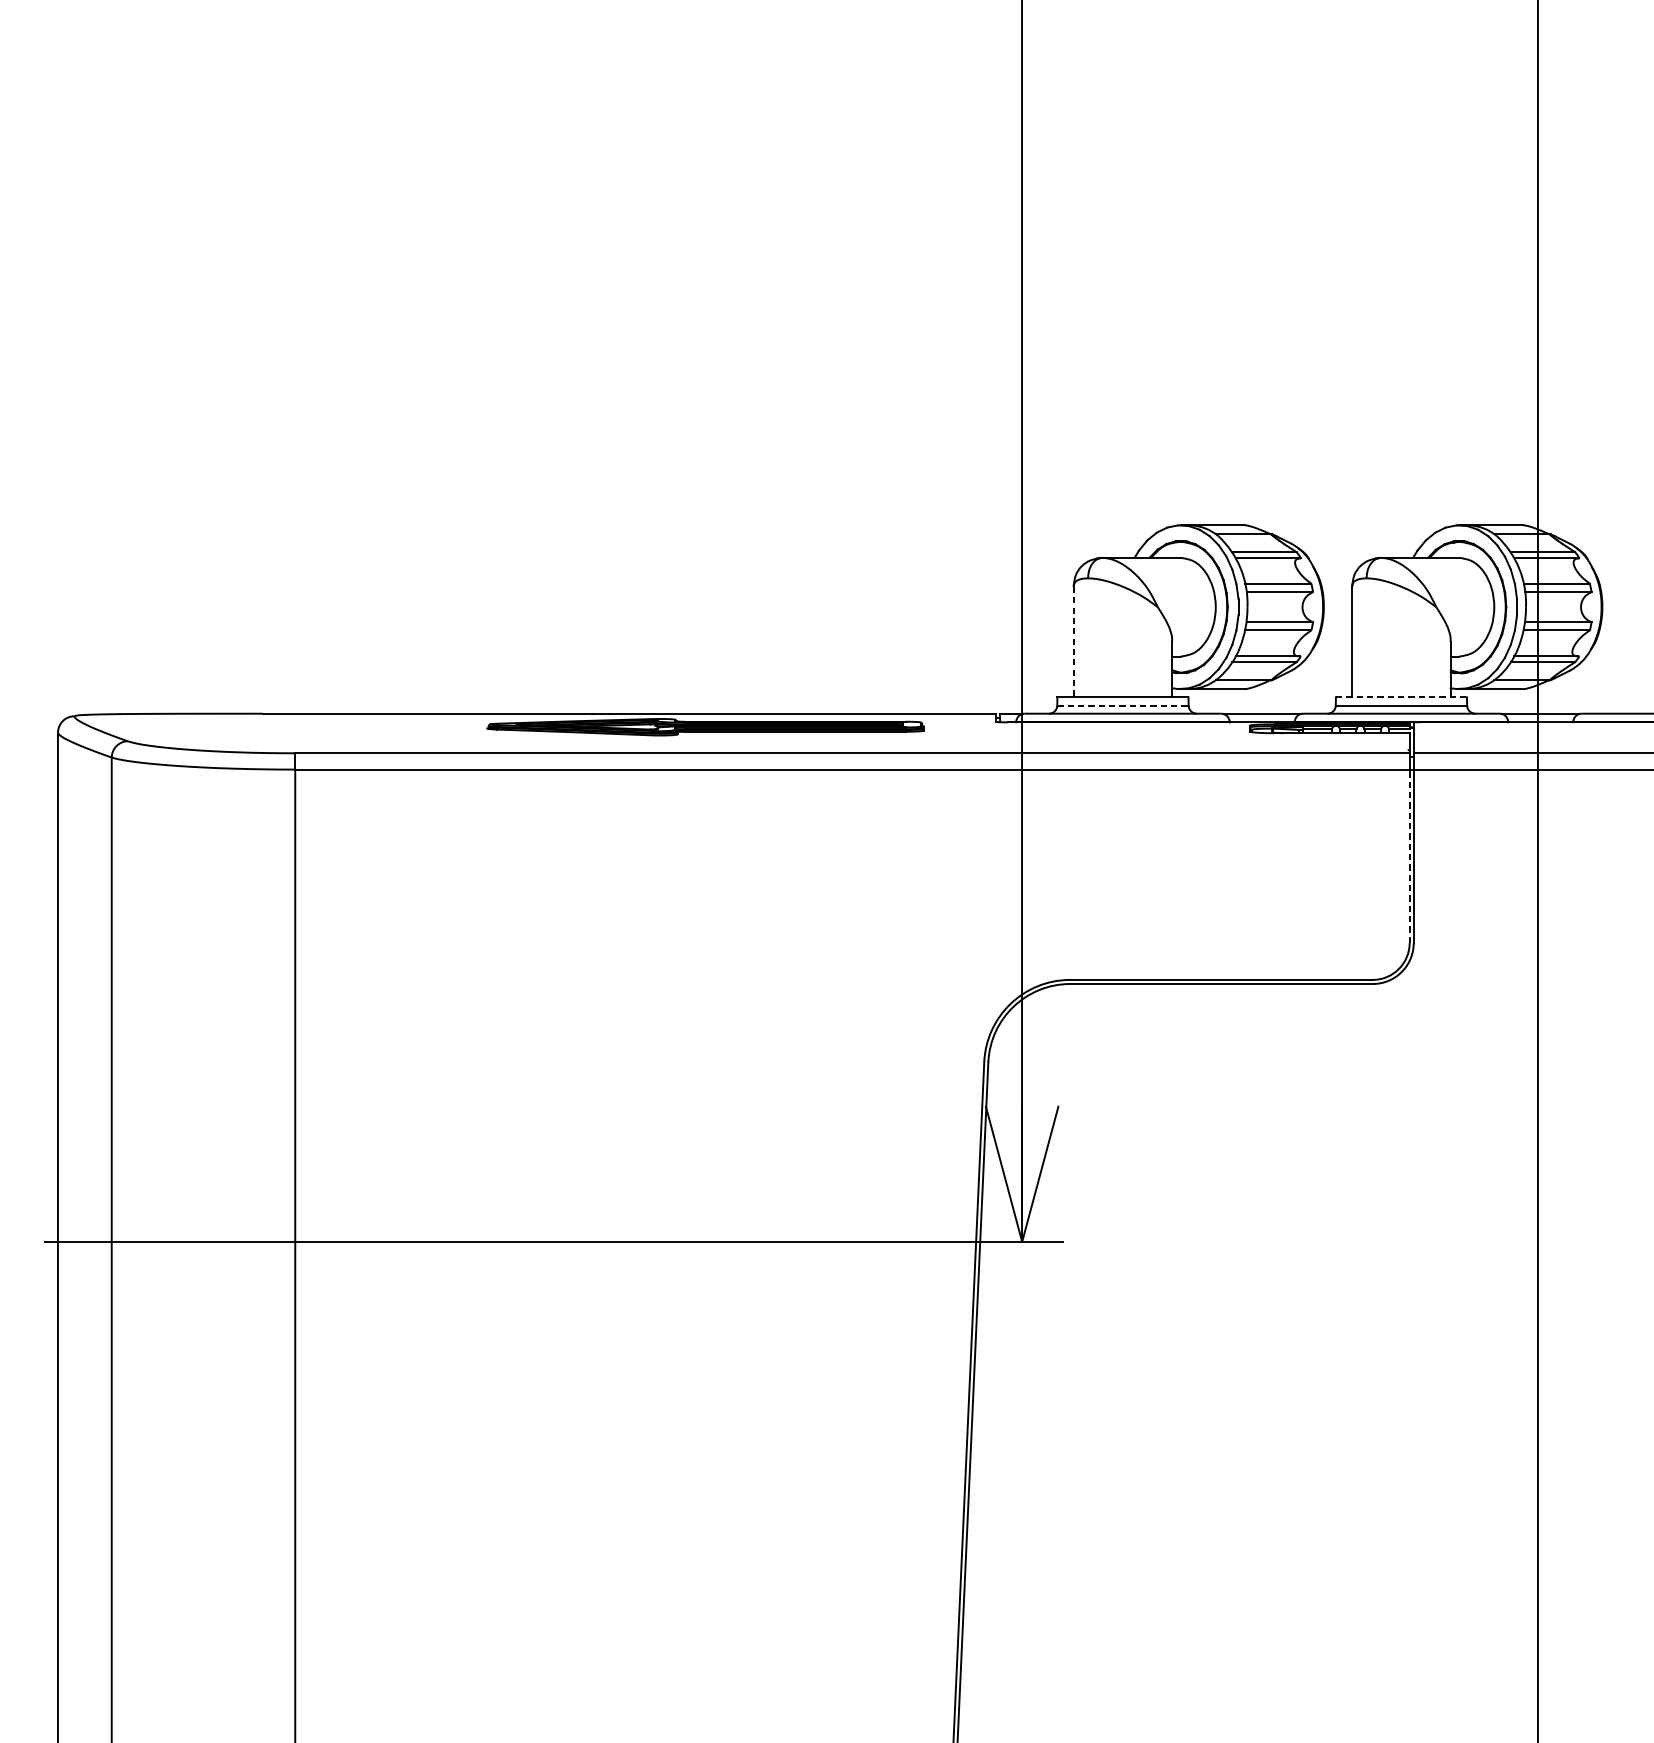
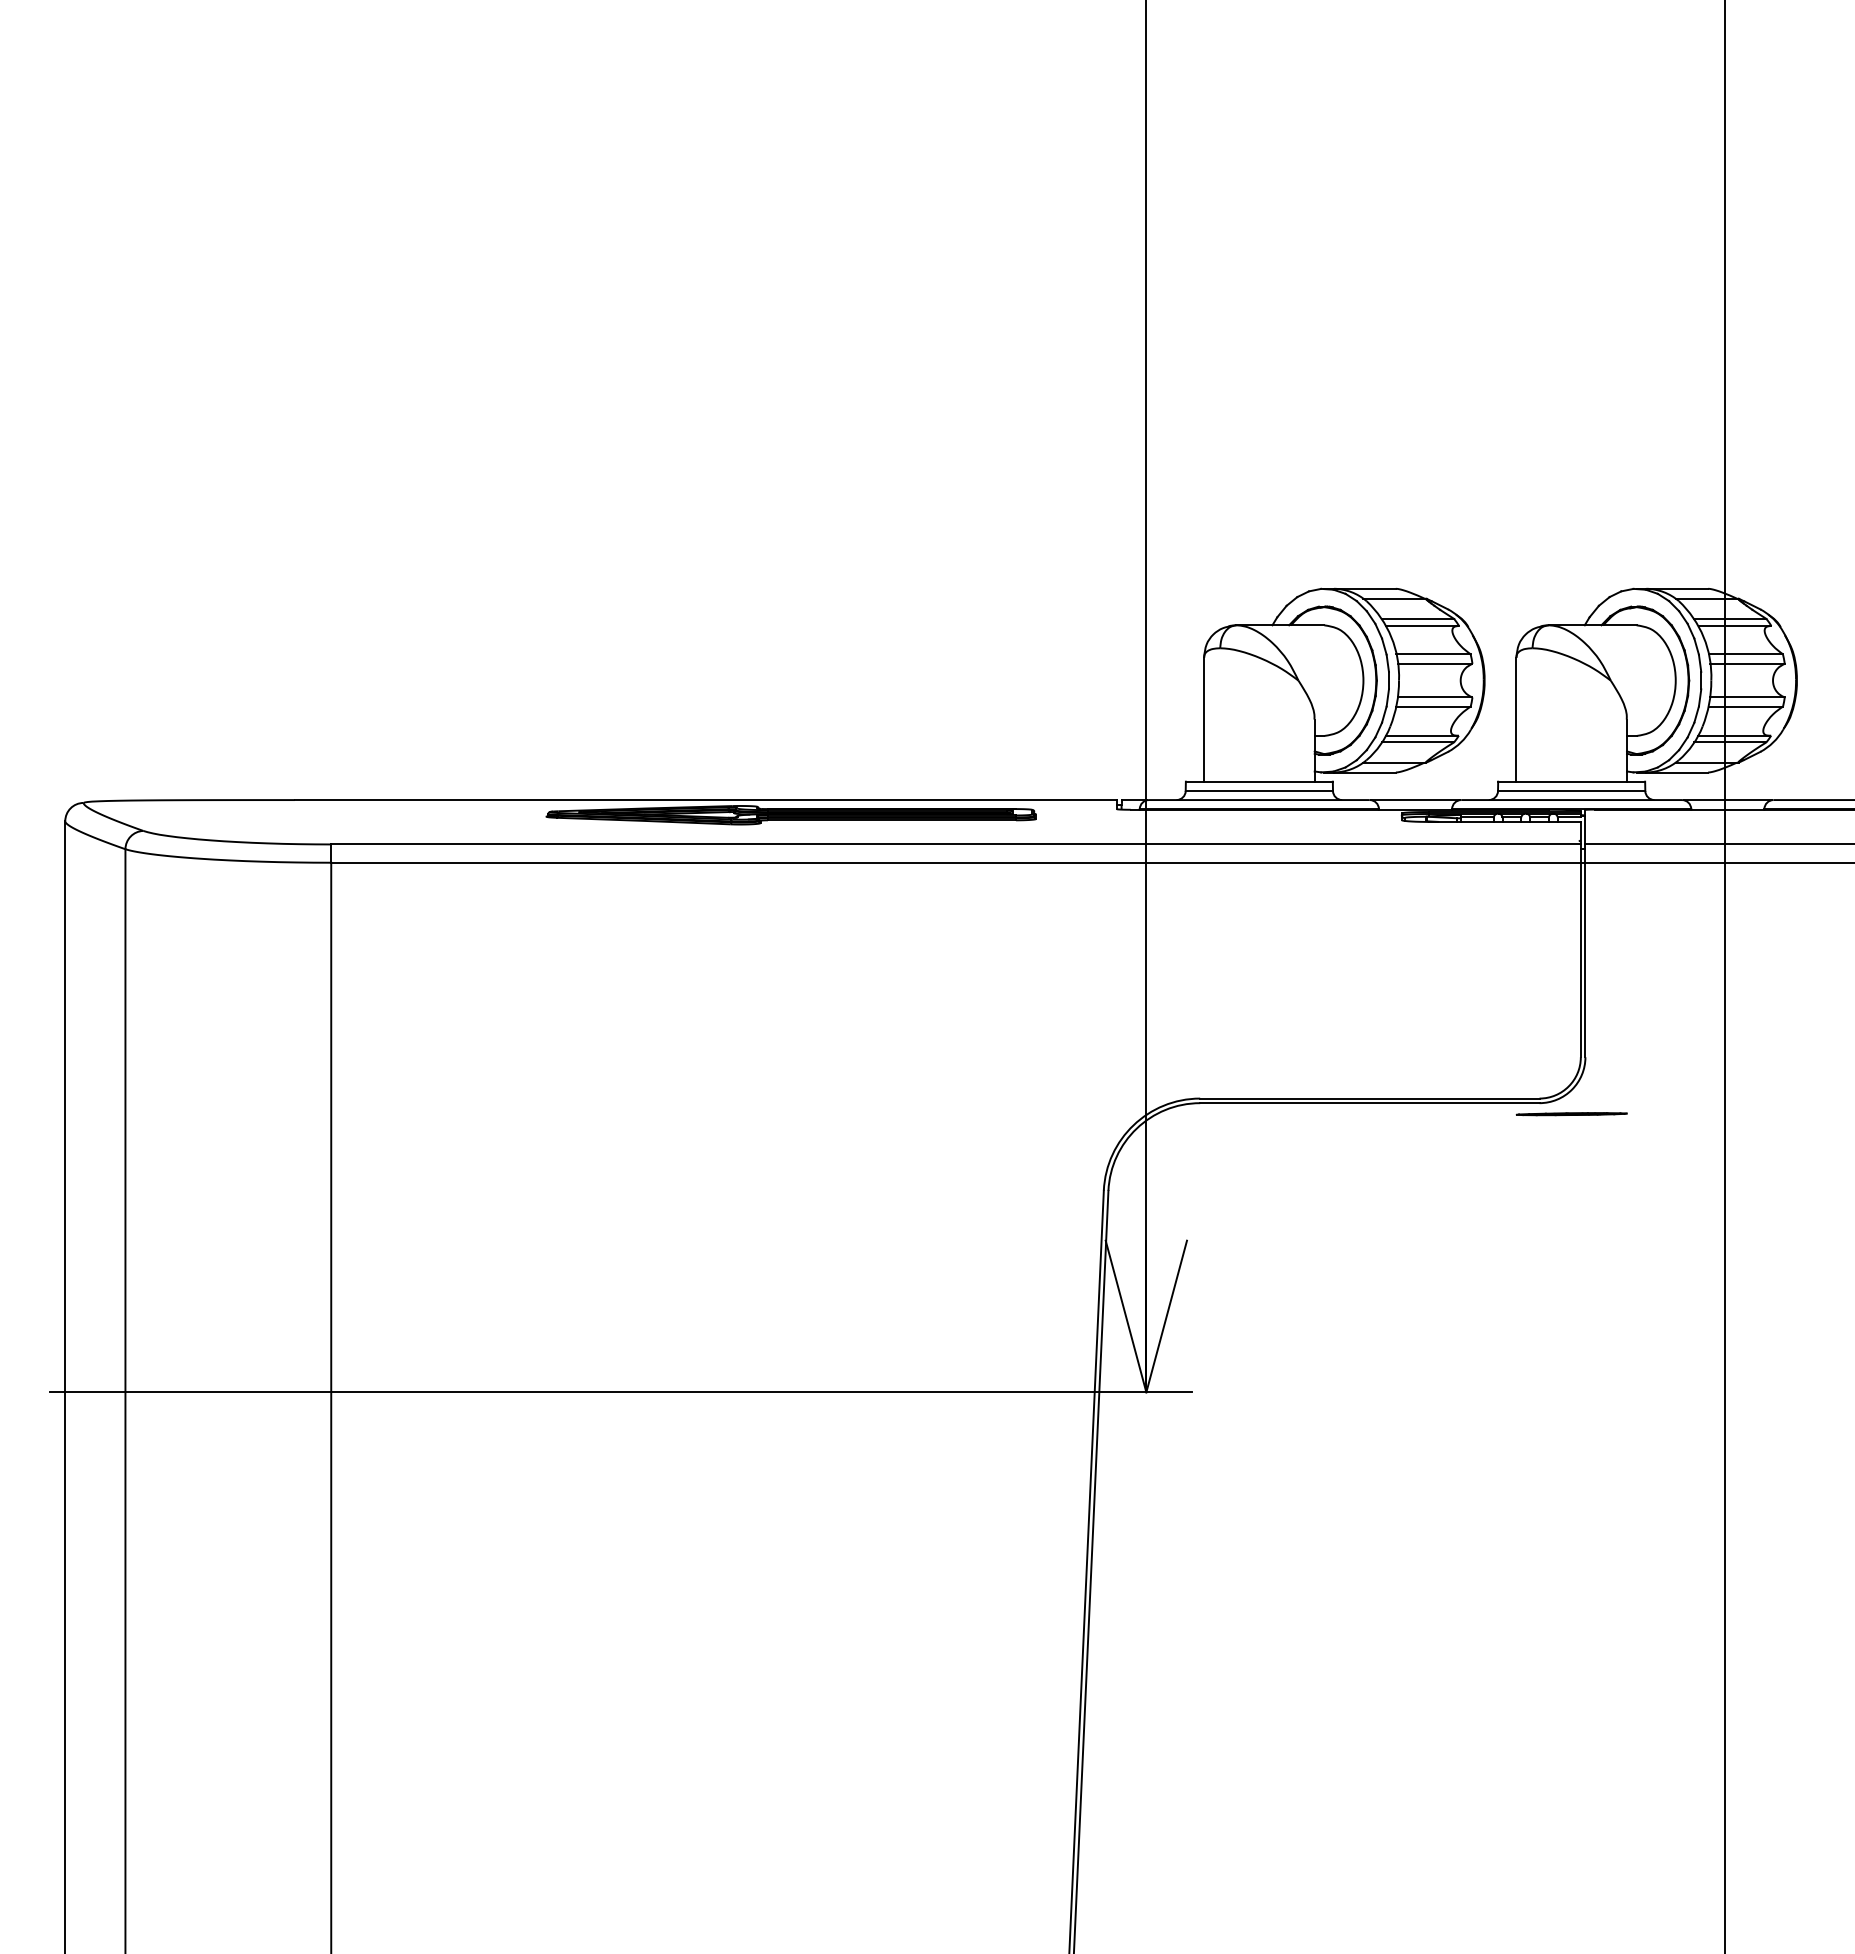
line: (1074, 641) -> (1204, 719), dashed -> solid
line: (1402, 697) -> (1572, 781), dashed -> solid
line: (1123, 706) -> (1259, 791), dashed -> solid
line: (1409, 855) -> (1580, 959), dashed -> solid
line: (1401, 994) -> (1571, 1114), added

